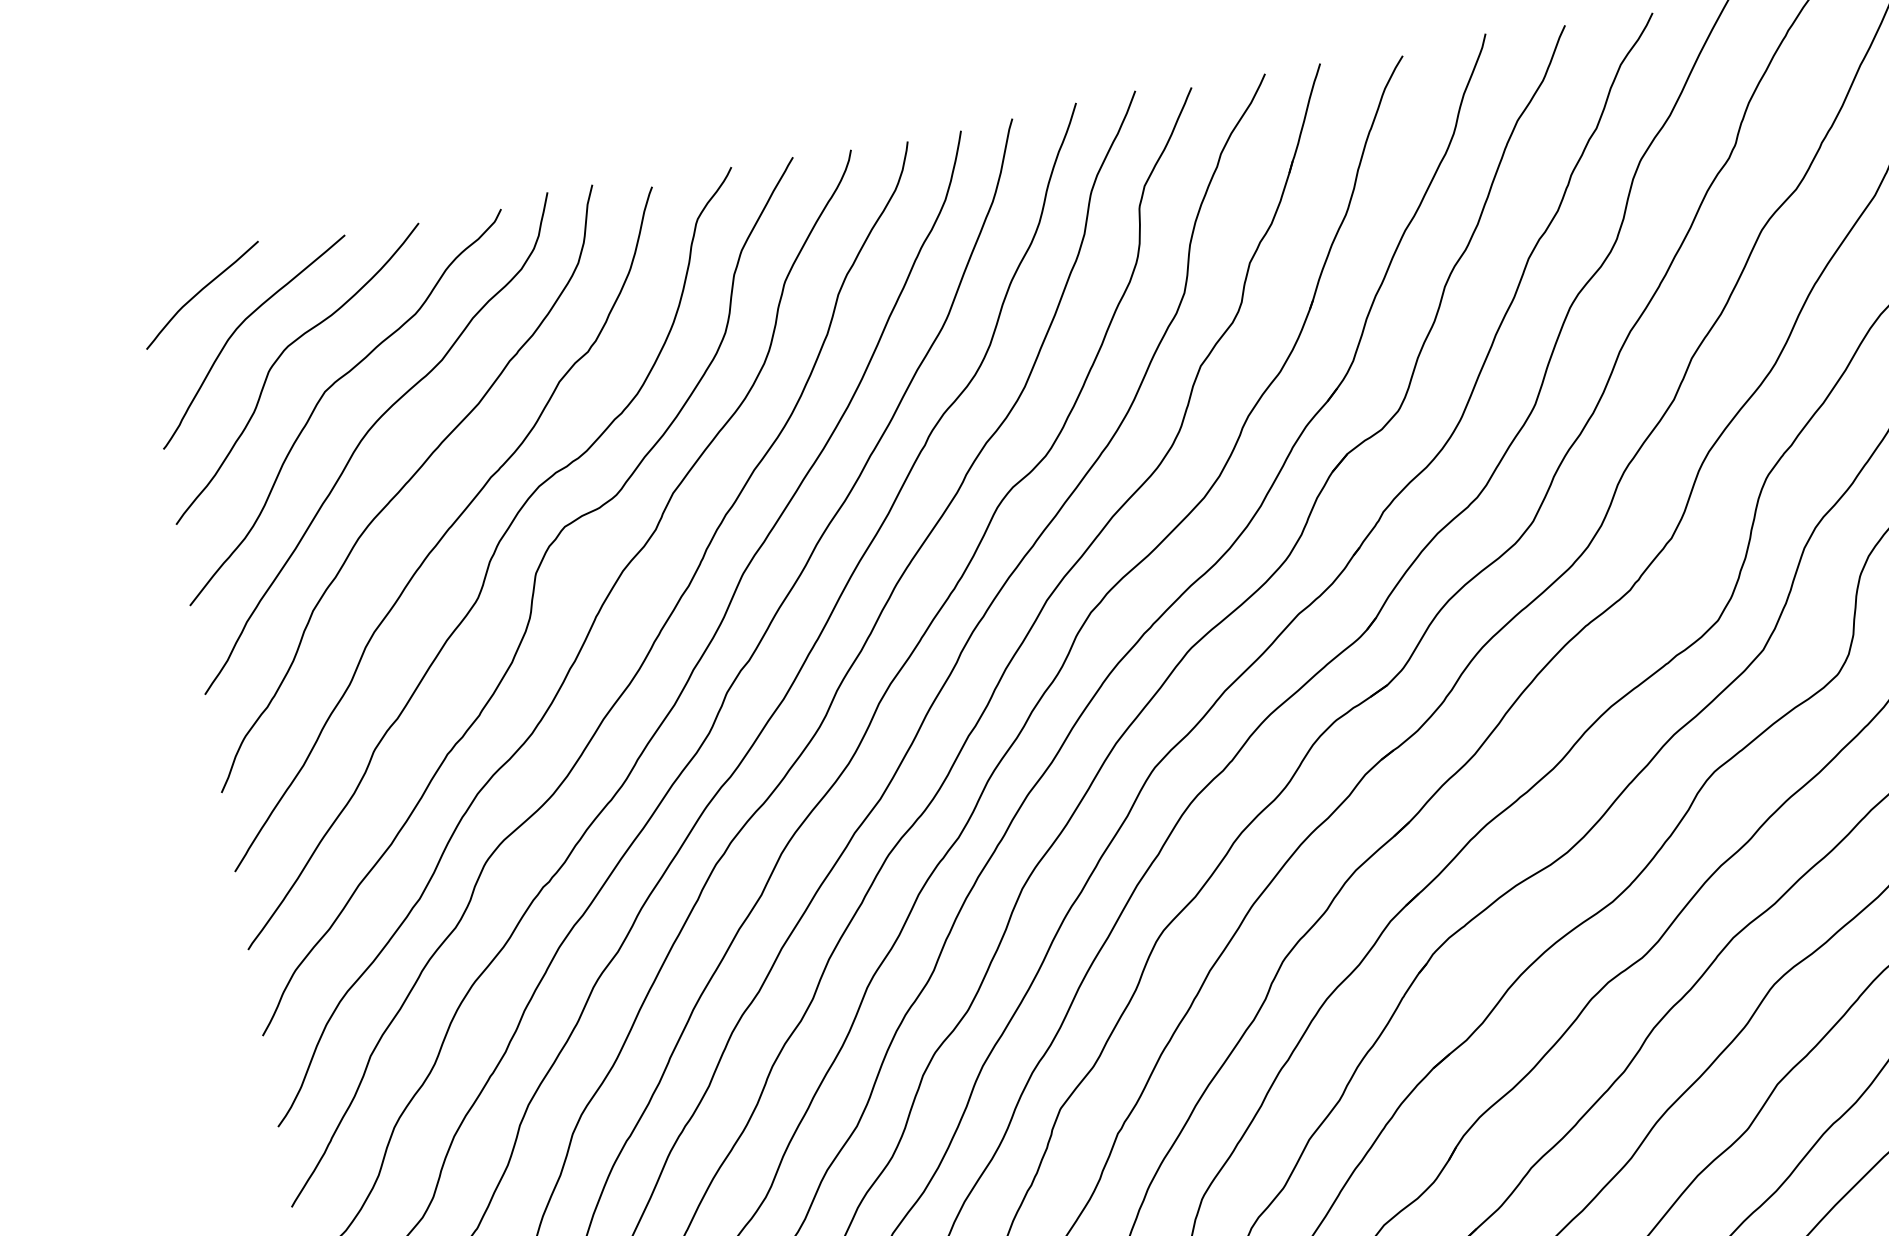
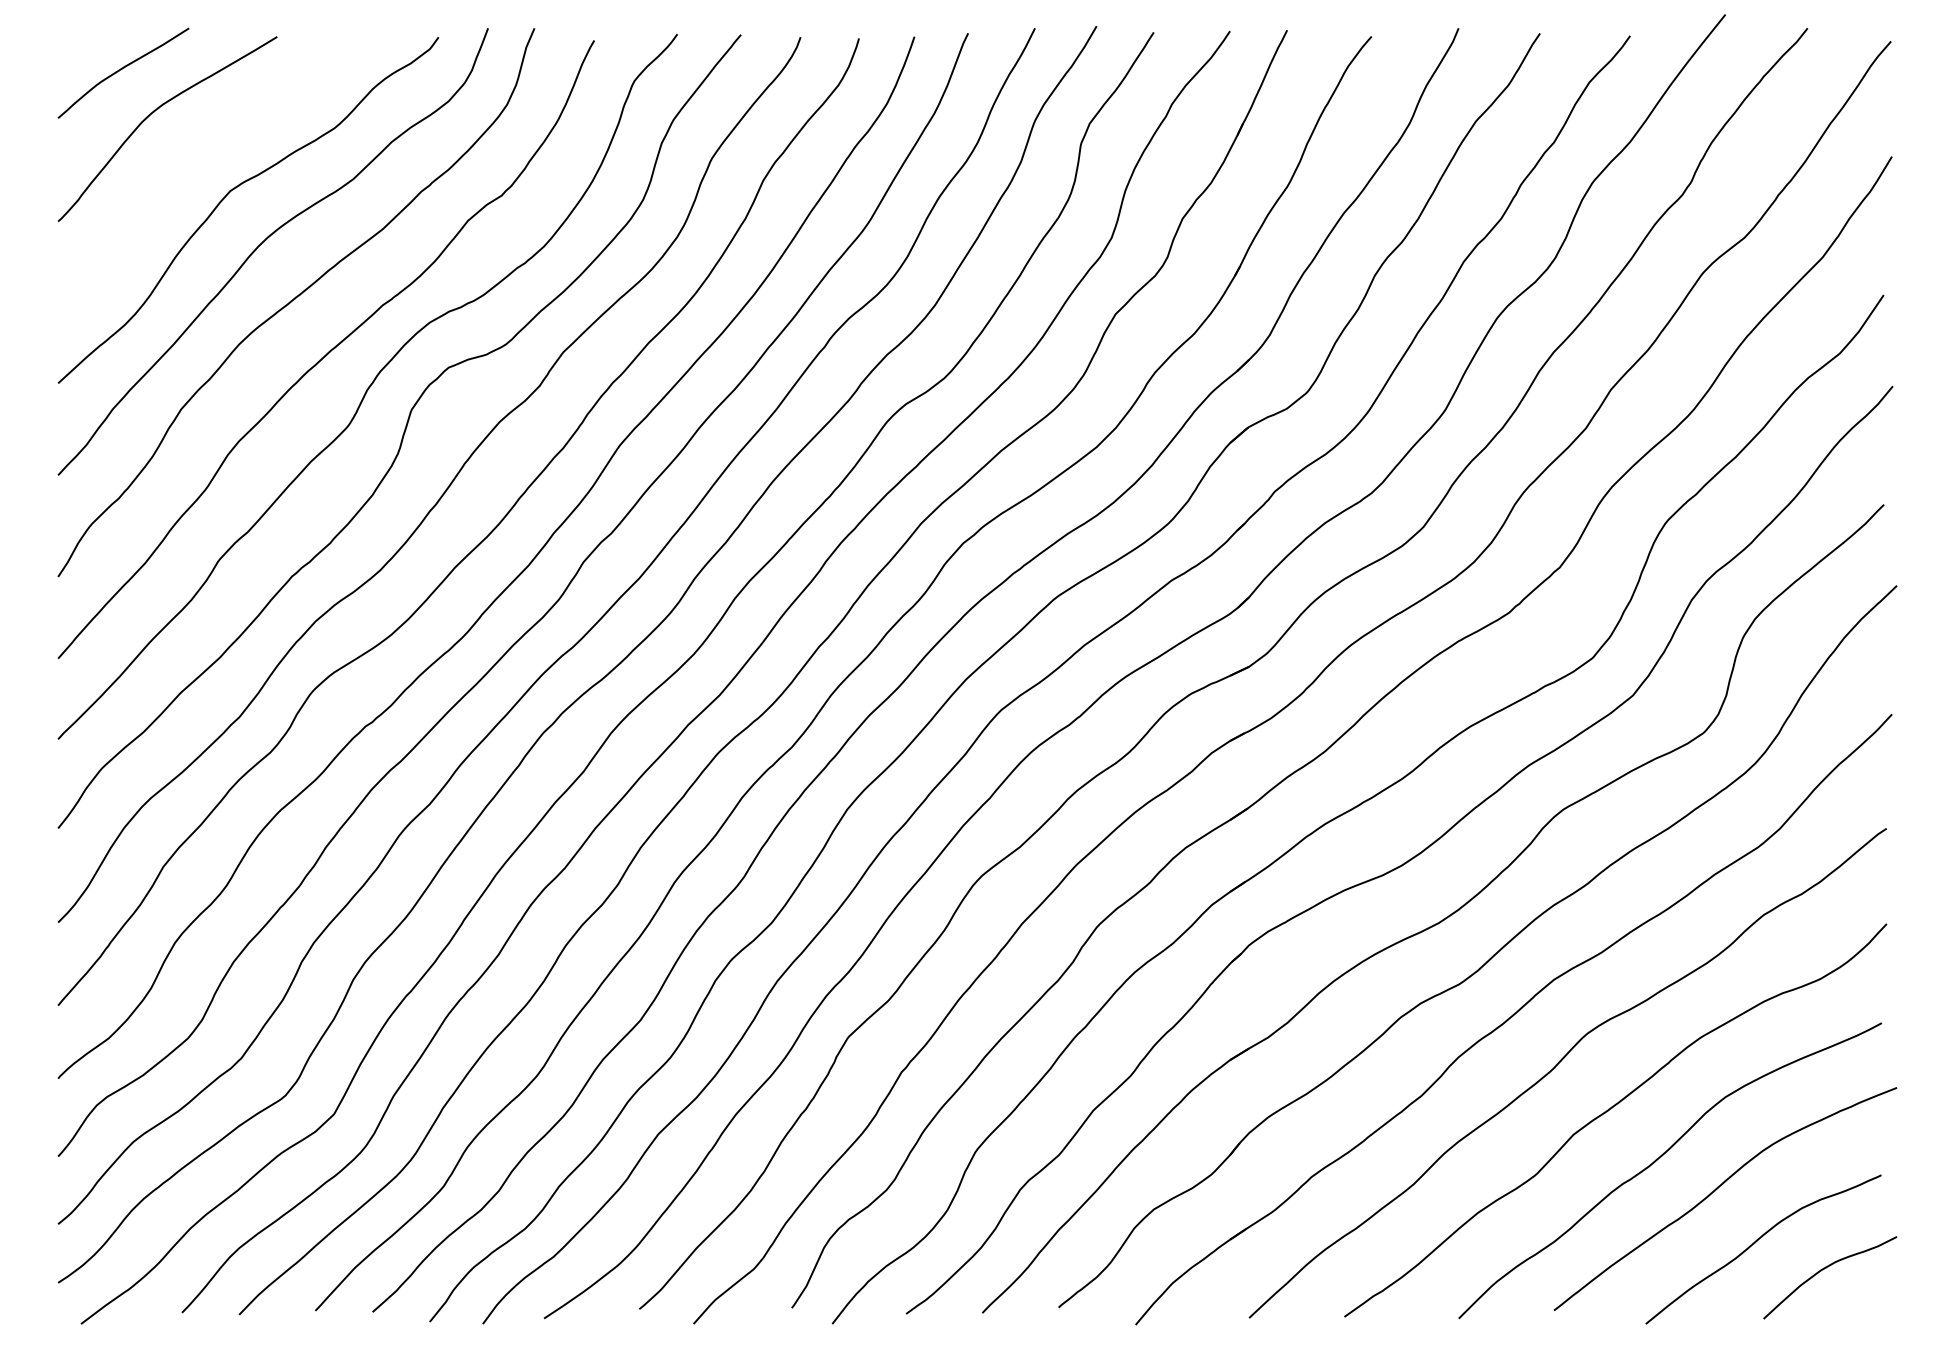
curve: (278, 360) -> (188, 151), removed

